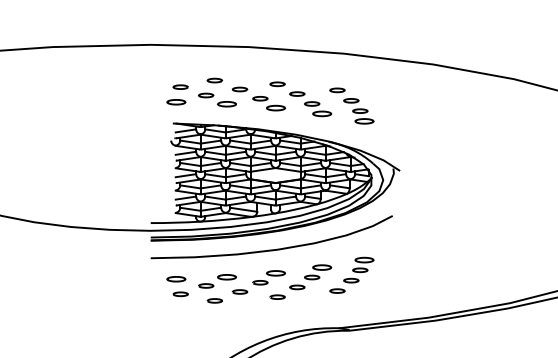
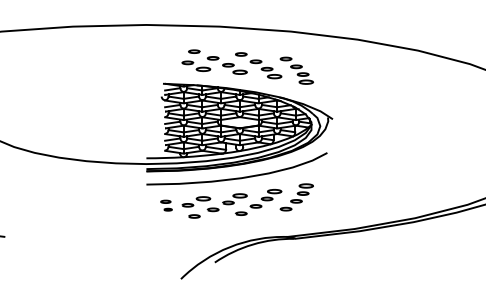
part: (177, 95) -> (166, 62), removed
part: (177, 286) -> (166, 205), size x0.7

